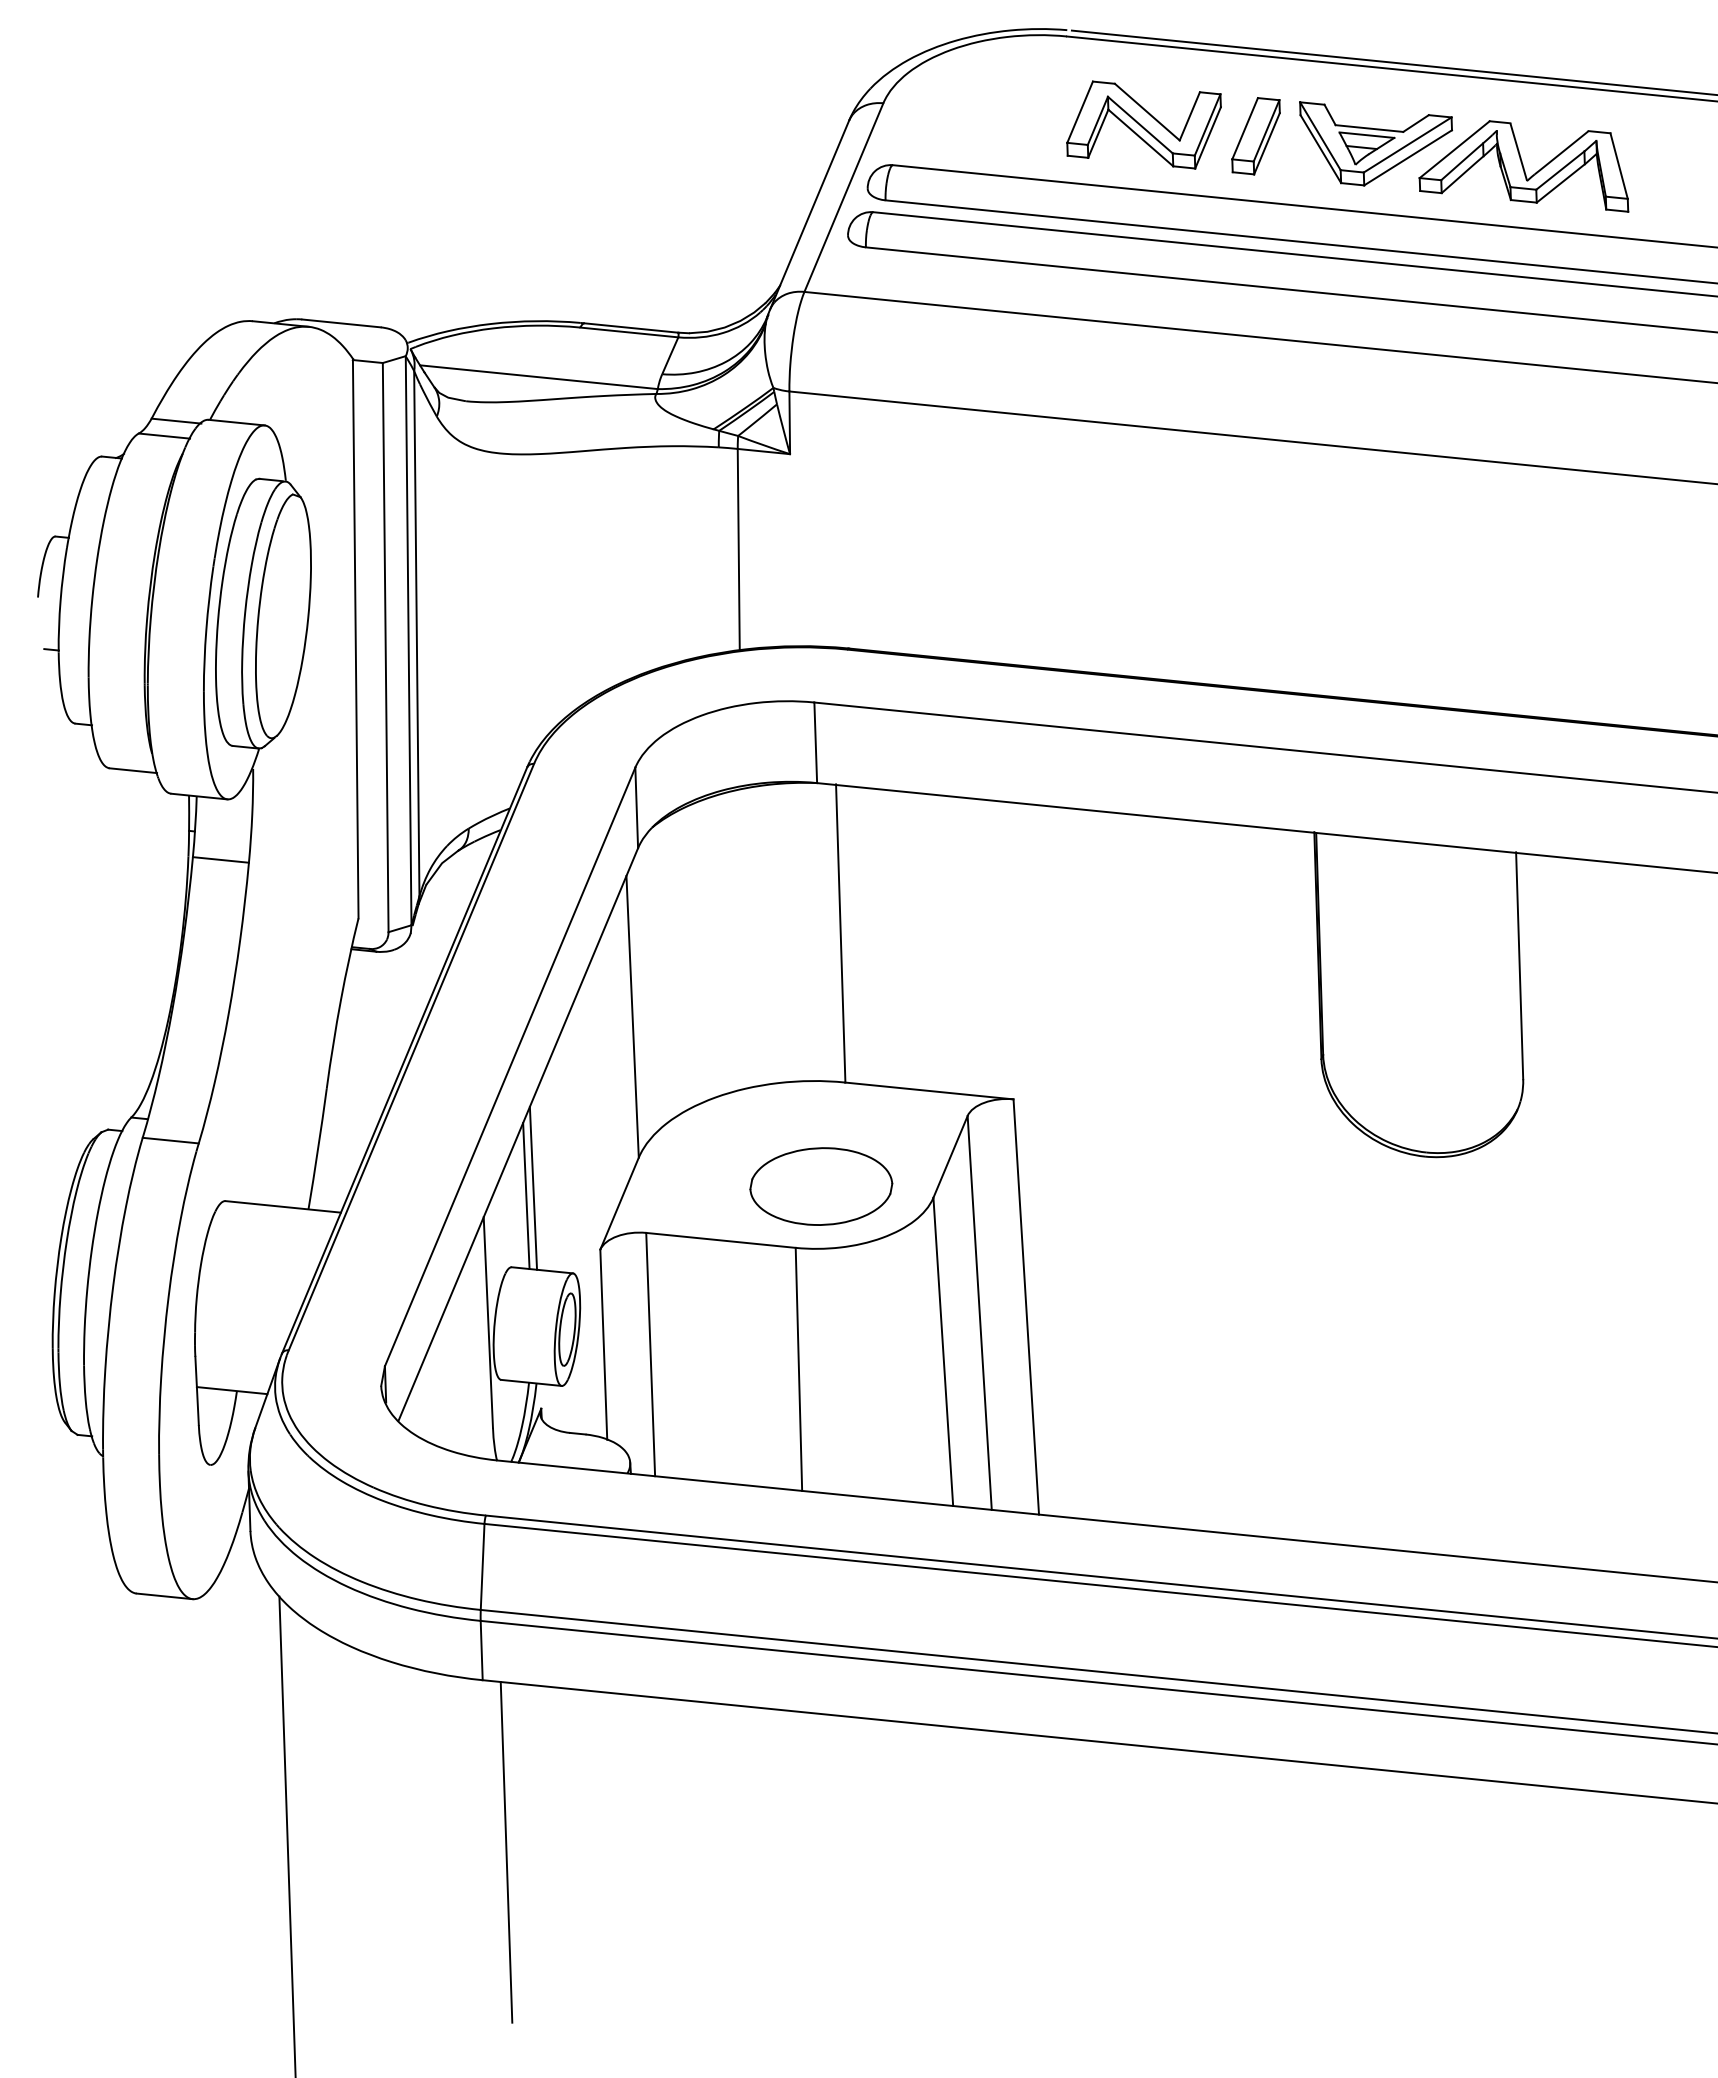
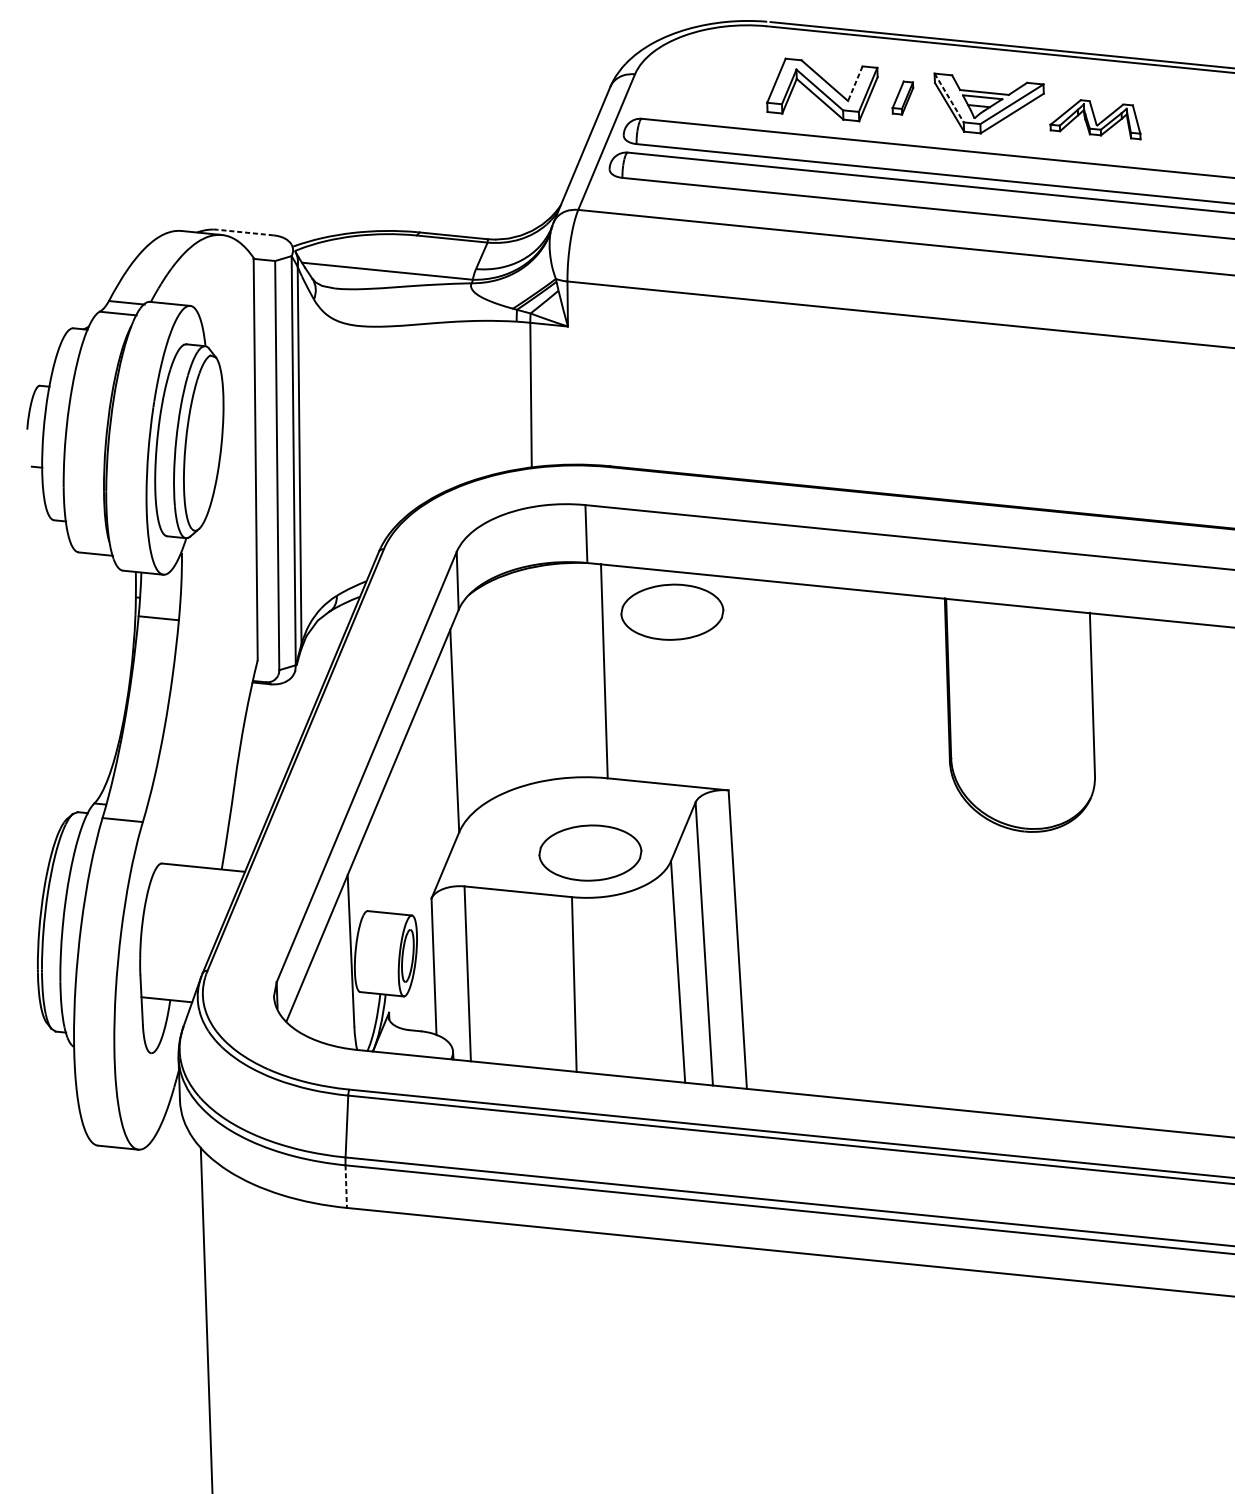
line: (1189, 116) -> (855, 83), solid -> dashed
part: (1255, 136) -> (902, 98), size x0.6
line: (1320, 136) -> (949, 98), solid -> dashed
part: (1523, 166) -> (1095, 119), size x0.6
line: (341, 323) -> (245, 232), solid -> dashed
part: (935, 851) -> (672, 612), added
line: (533, 1187) -> (383, 853), removed
line: (526, 1195) -> (378, 859), removed
line: (481, 1650) -> (346, 1186), solid -> dashed
line: (506, 1852) -> (364, 1331), removed

